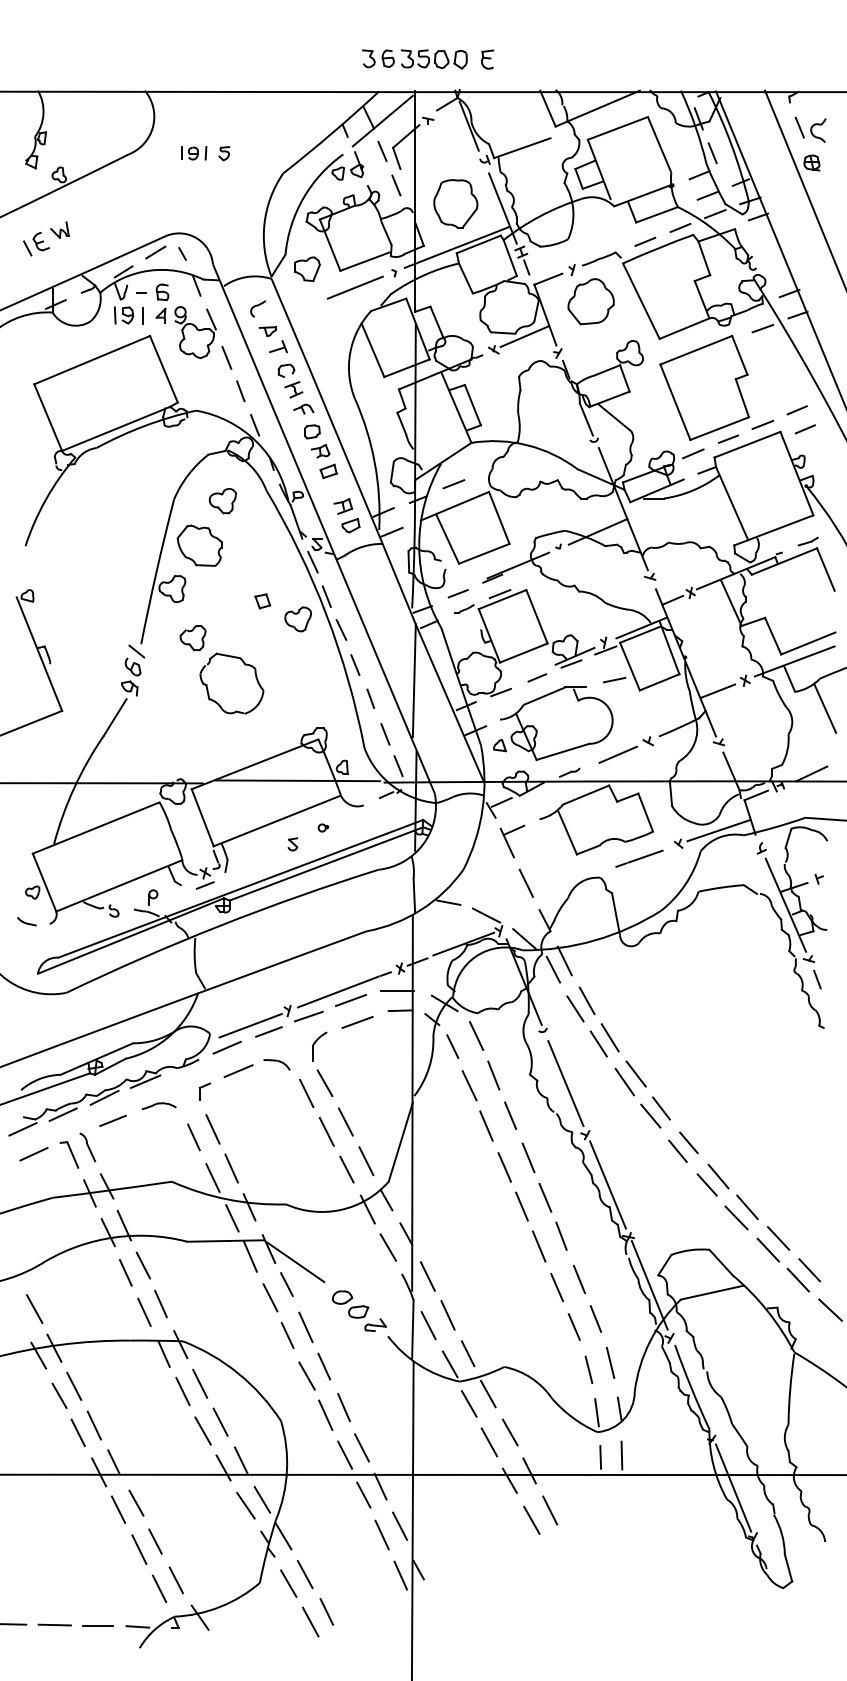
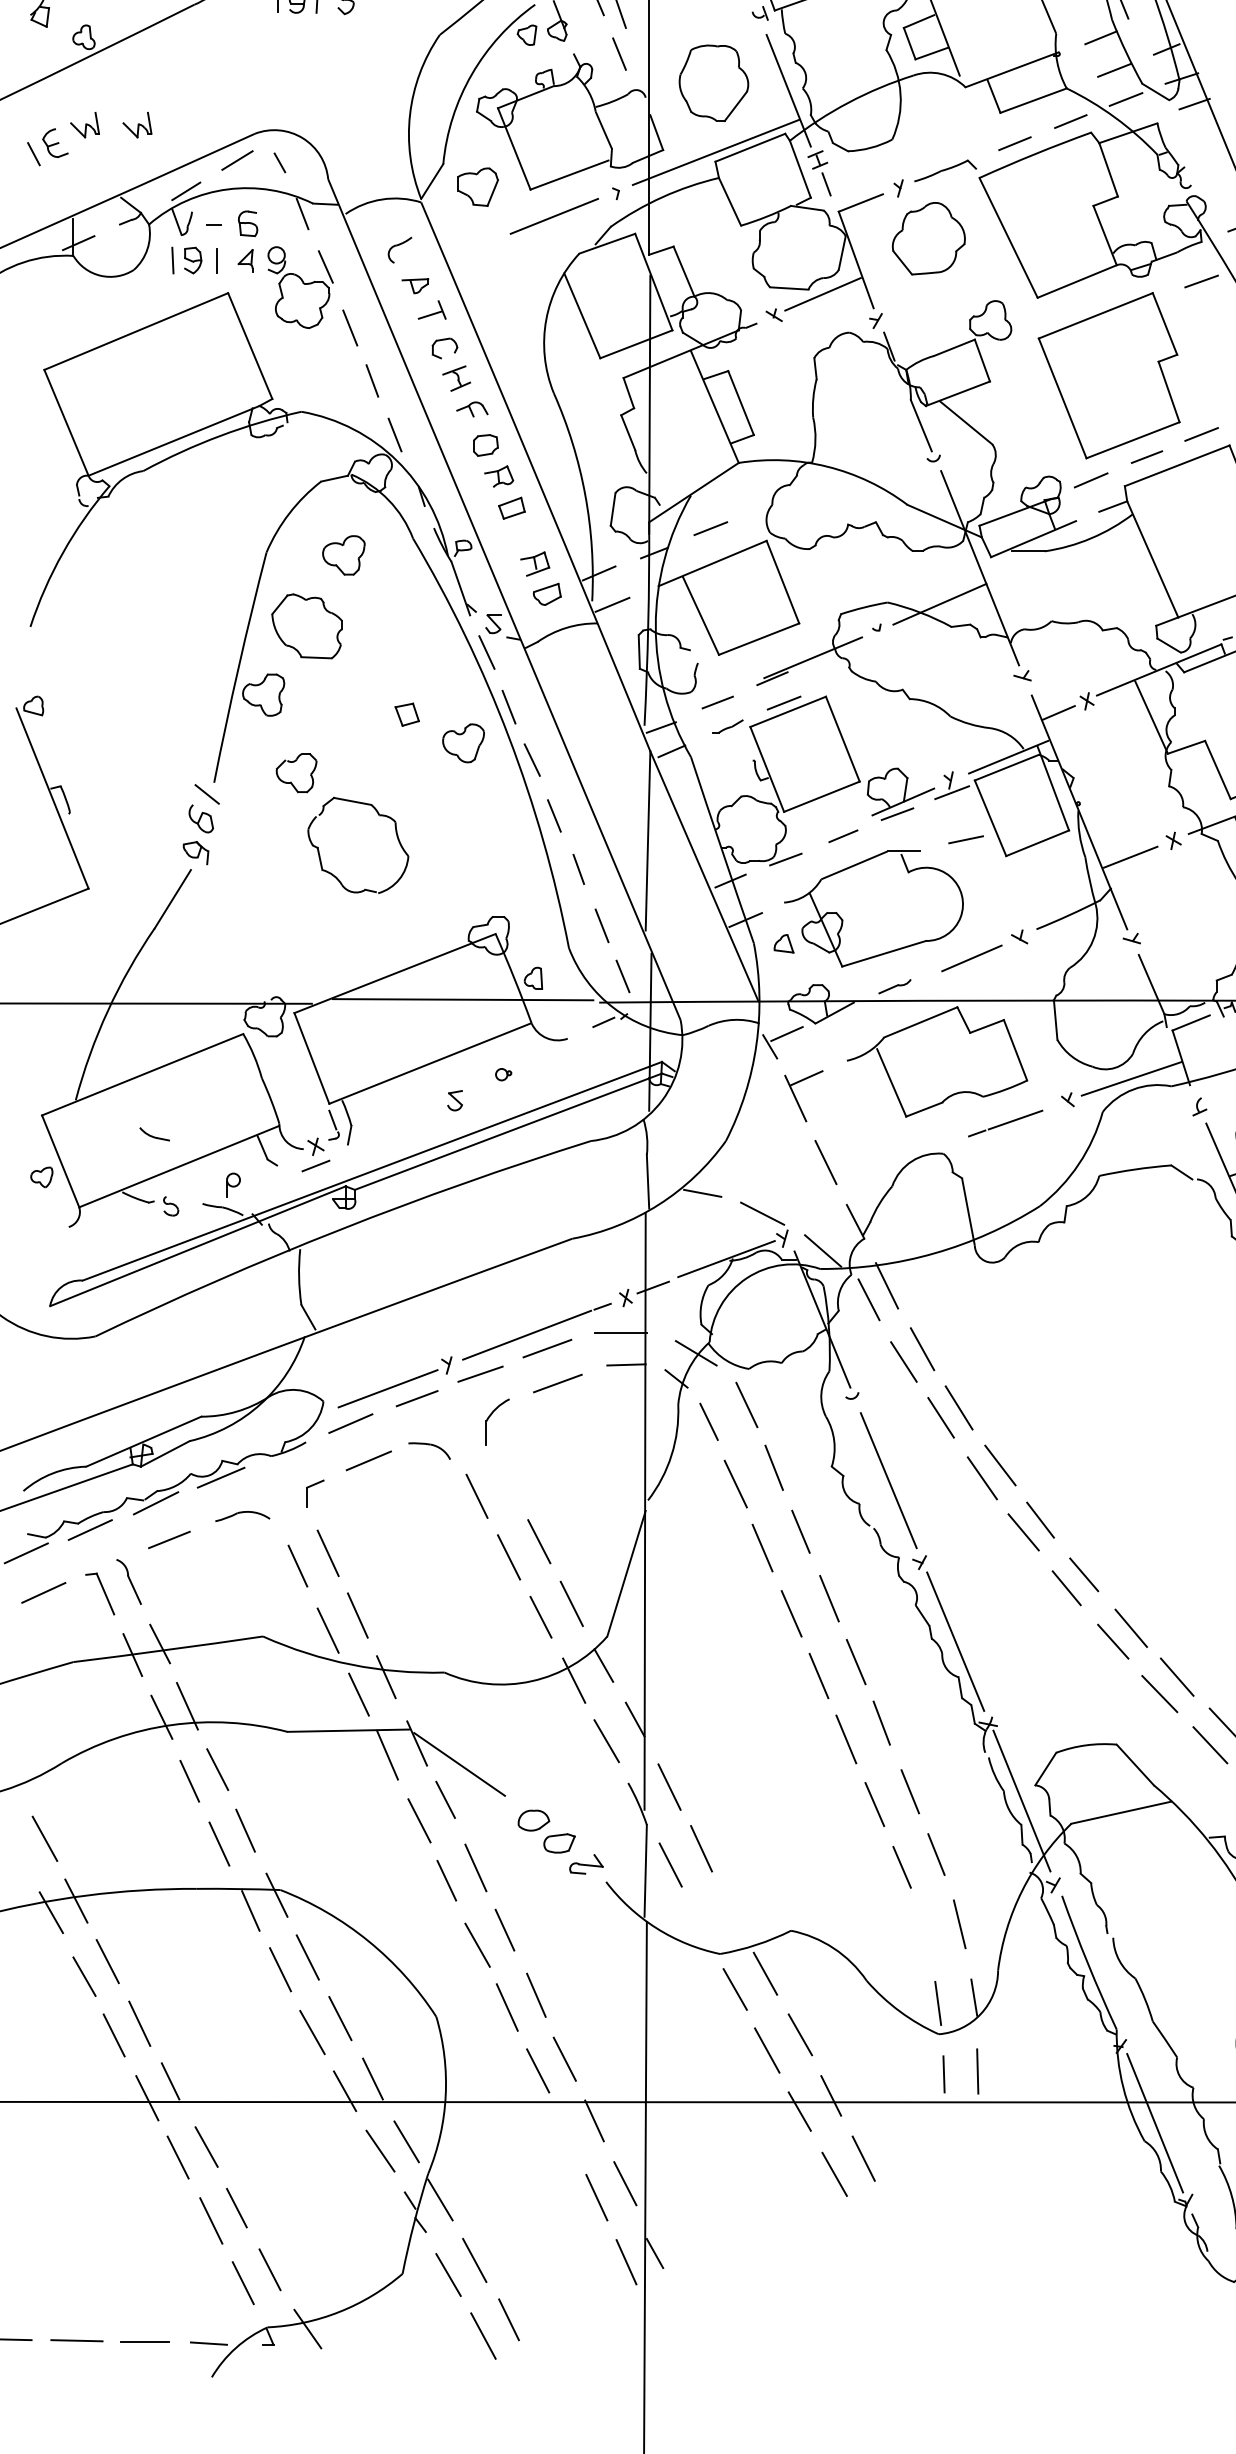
part: (92, 229) -> (136, 123), added
part: (26, 921) -> (154, 1134), moved
line: (324, 1083) -> (505, 1480), removed
line: (467, 1353) -> (732, 1909), removed
line: (449, 1364) -> (703, 1926), removed
line: (588, 1369) -> (924, 1934), removed
line: (363, 1494) -> (567, 2133), removed

